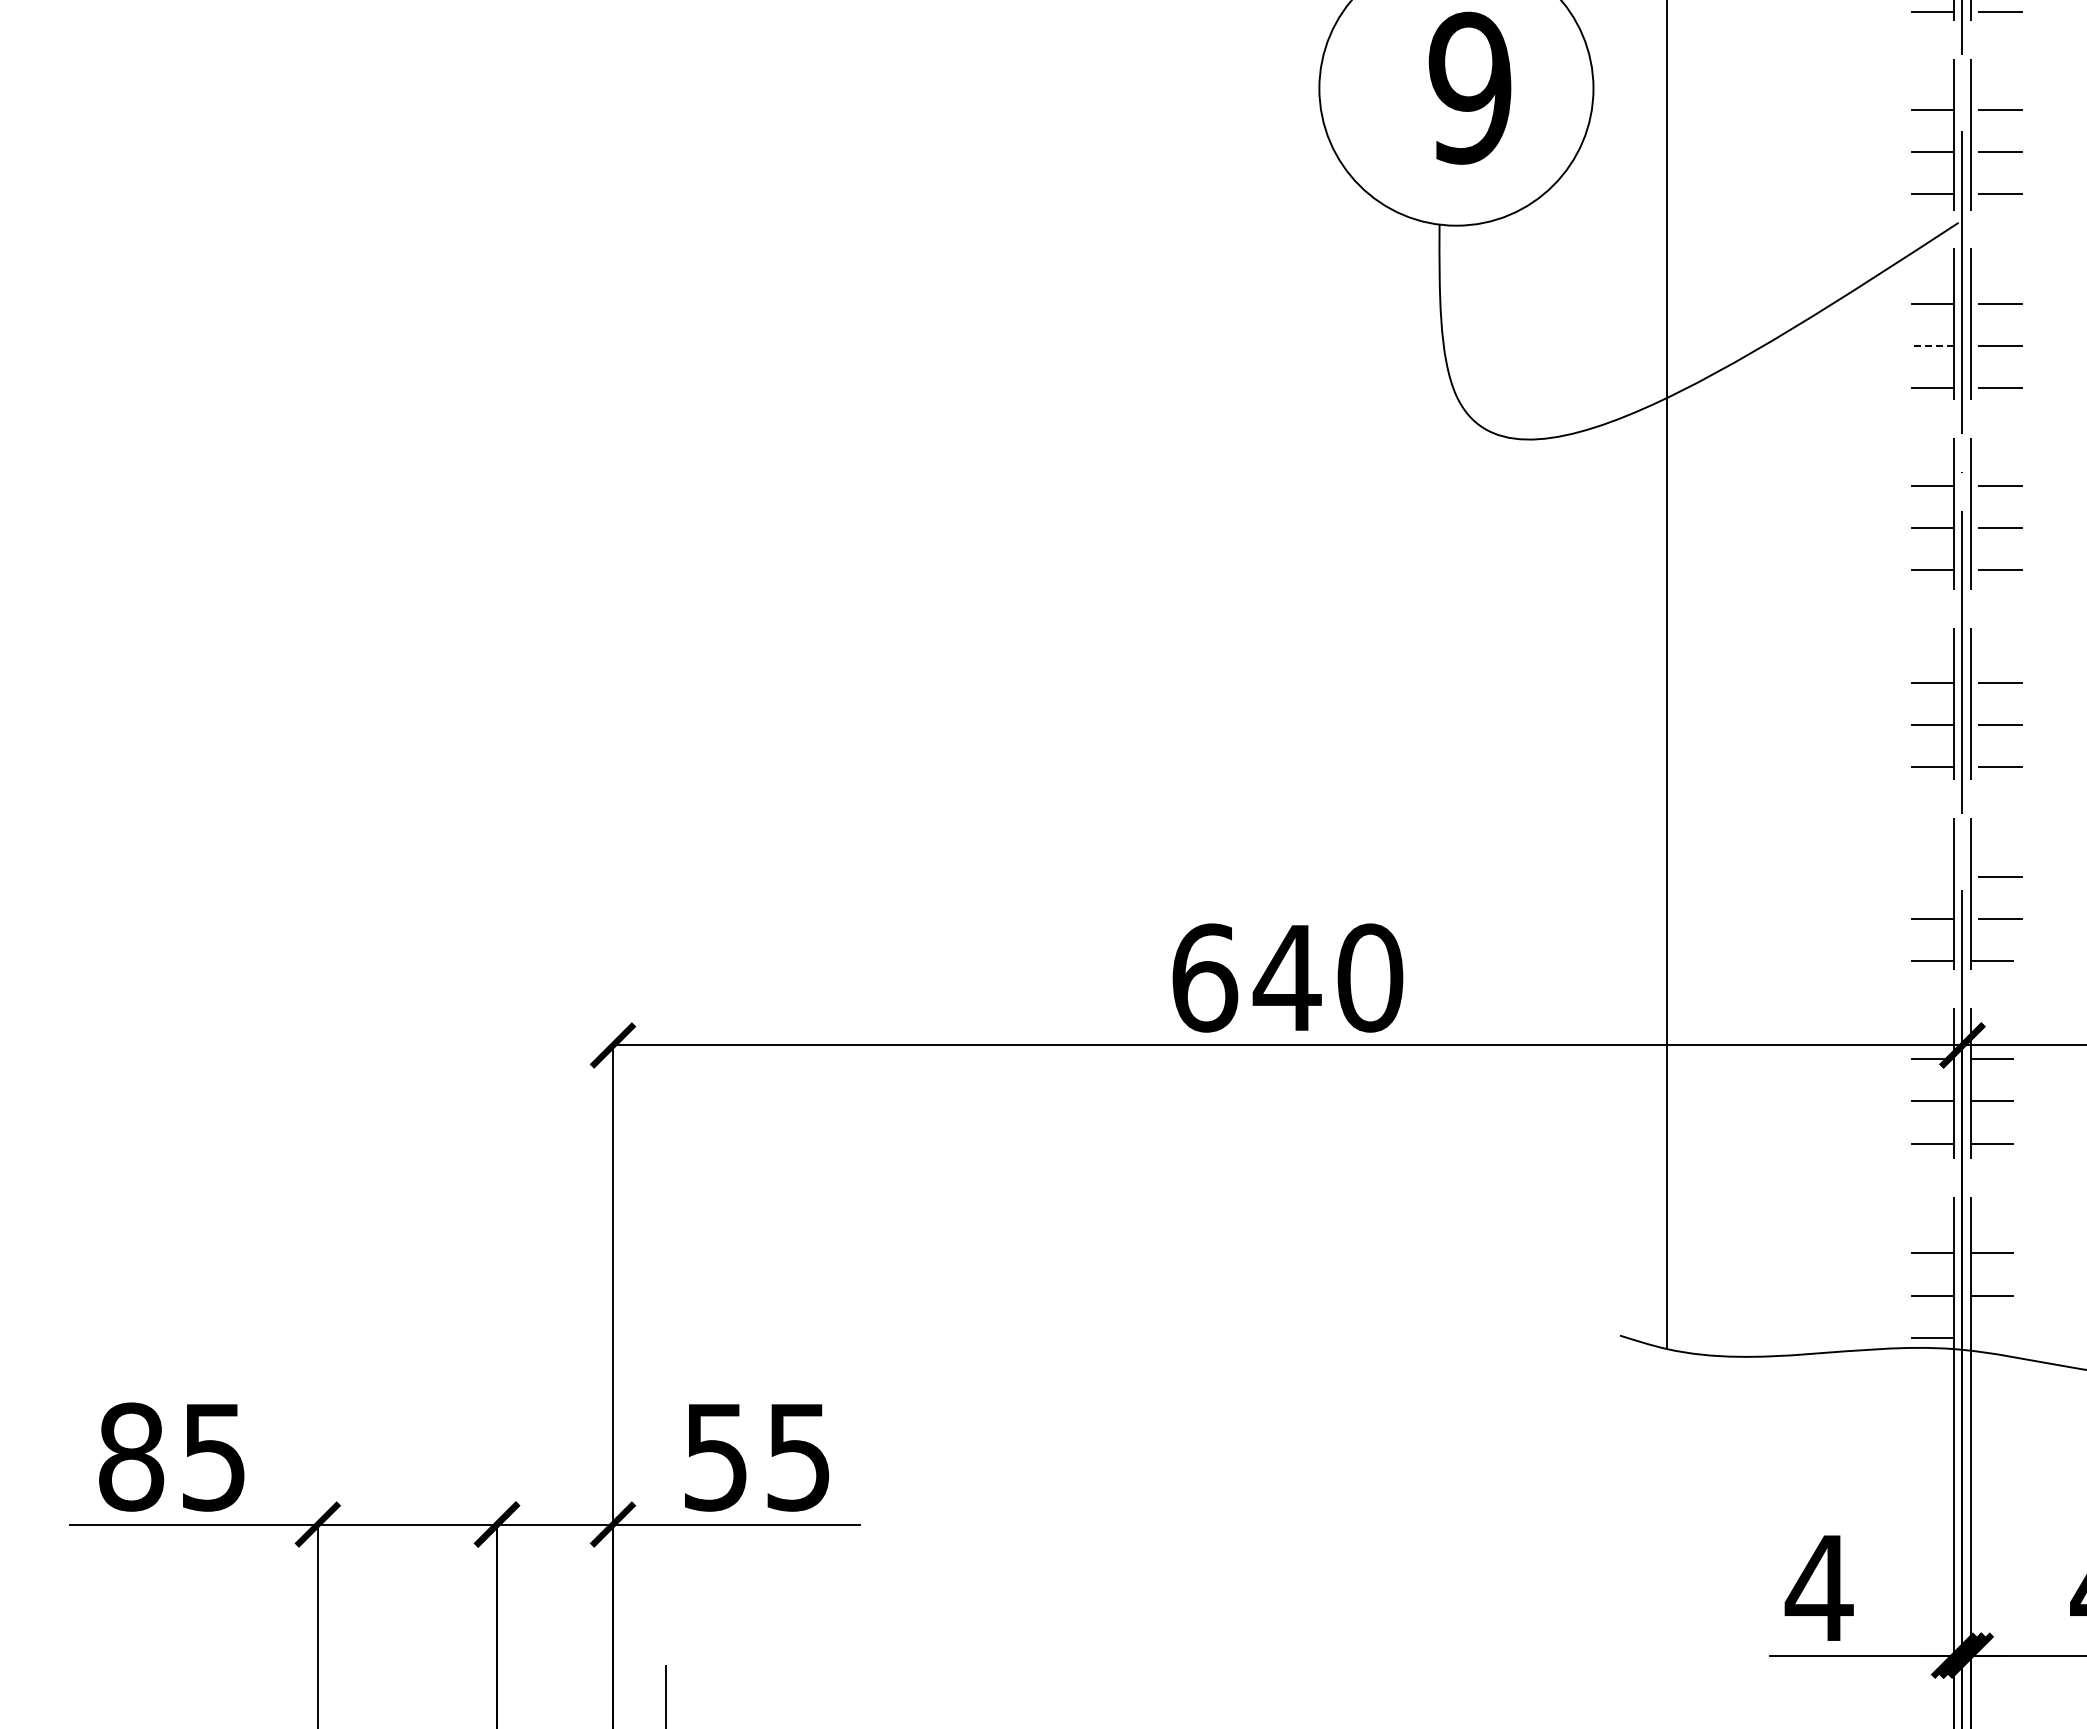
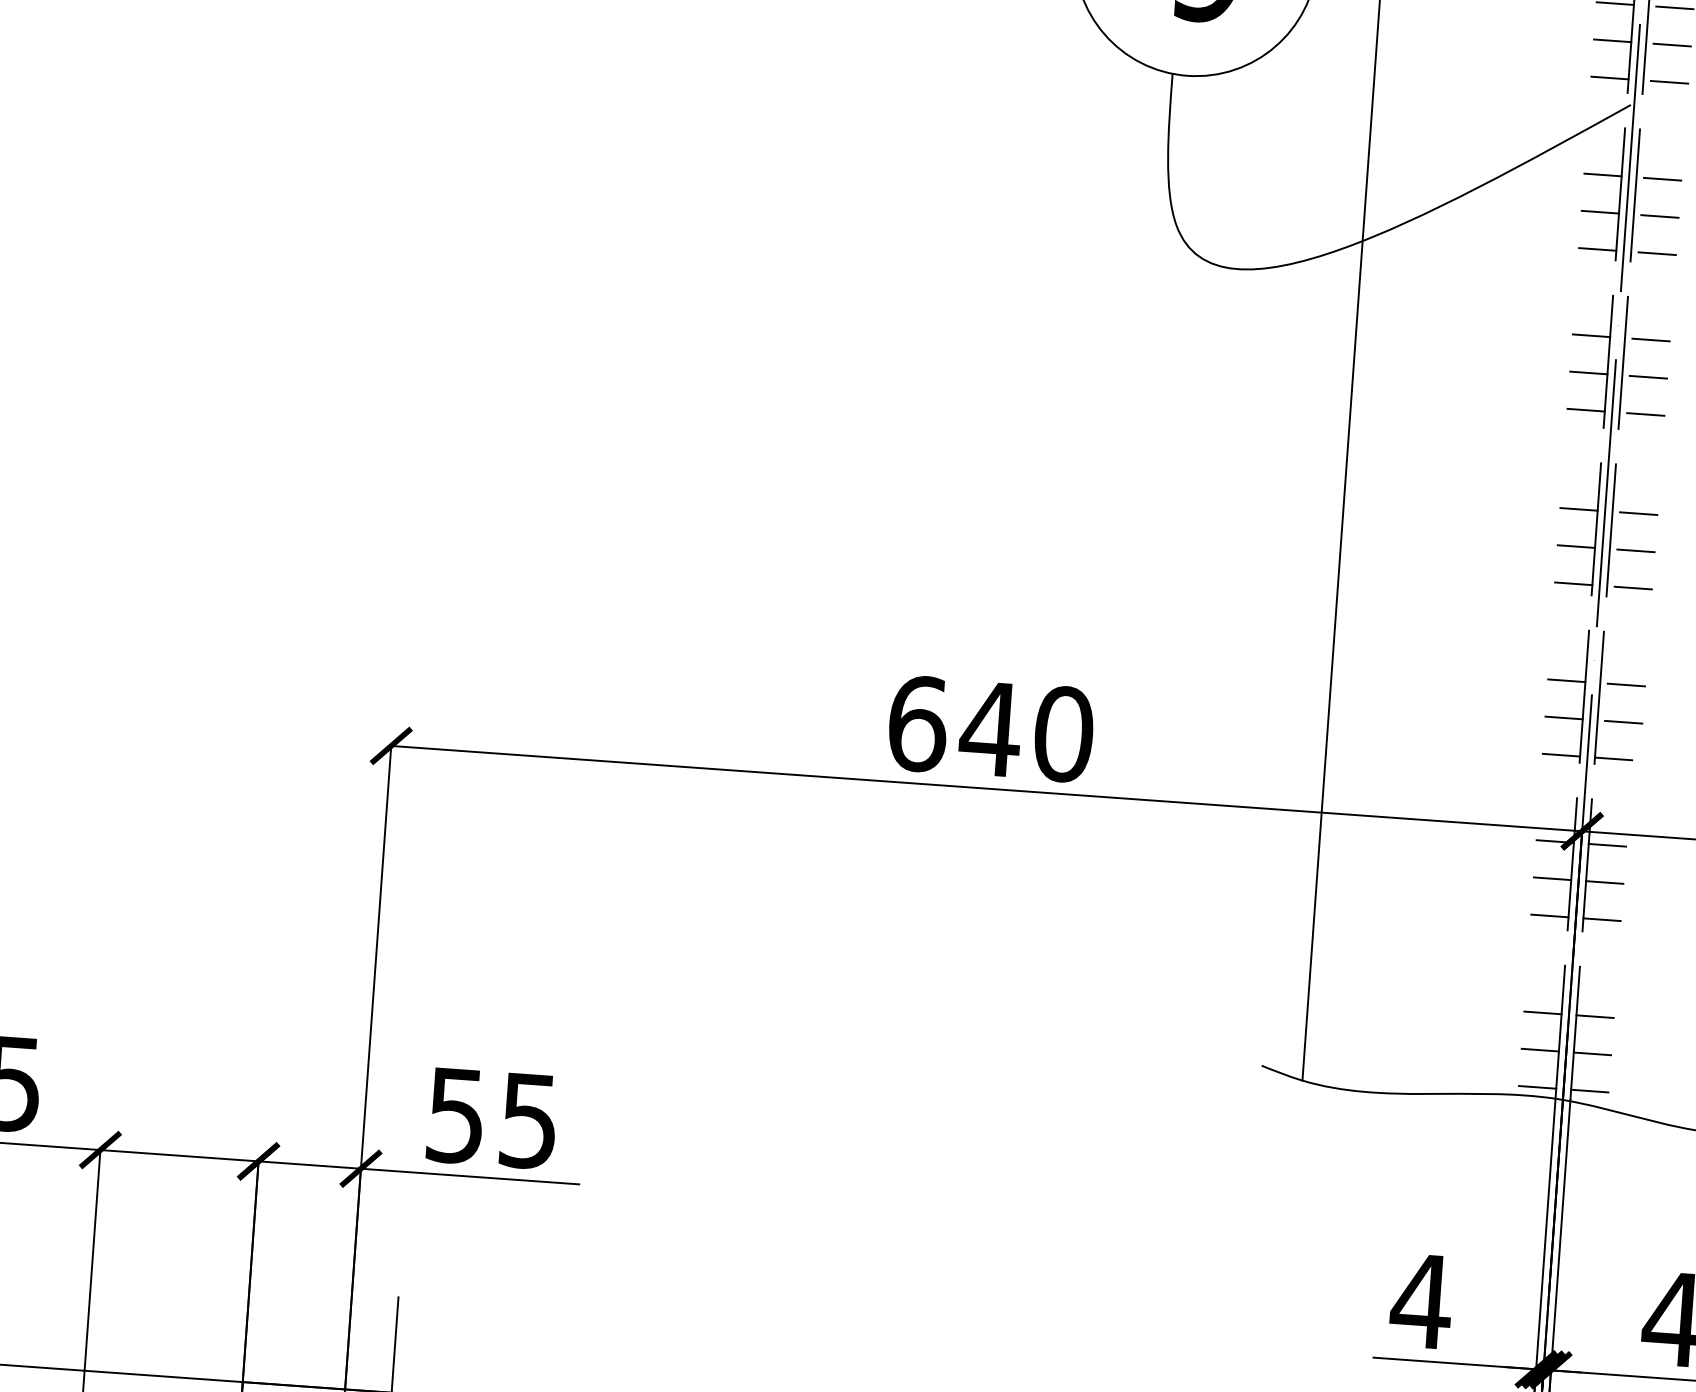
line: (1932, 346) -> (1599, 212), dashed -> solid
line: (1932, 877) -> (1566, 681), added
line: (1991, 1337) -> (1589, 1090), added

